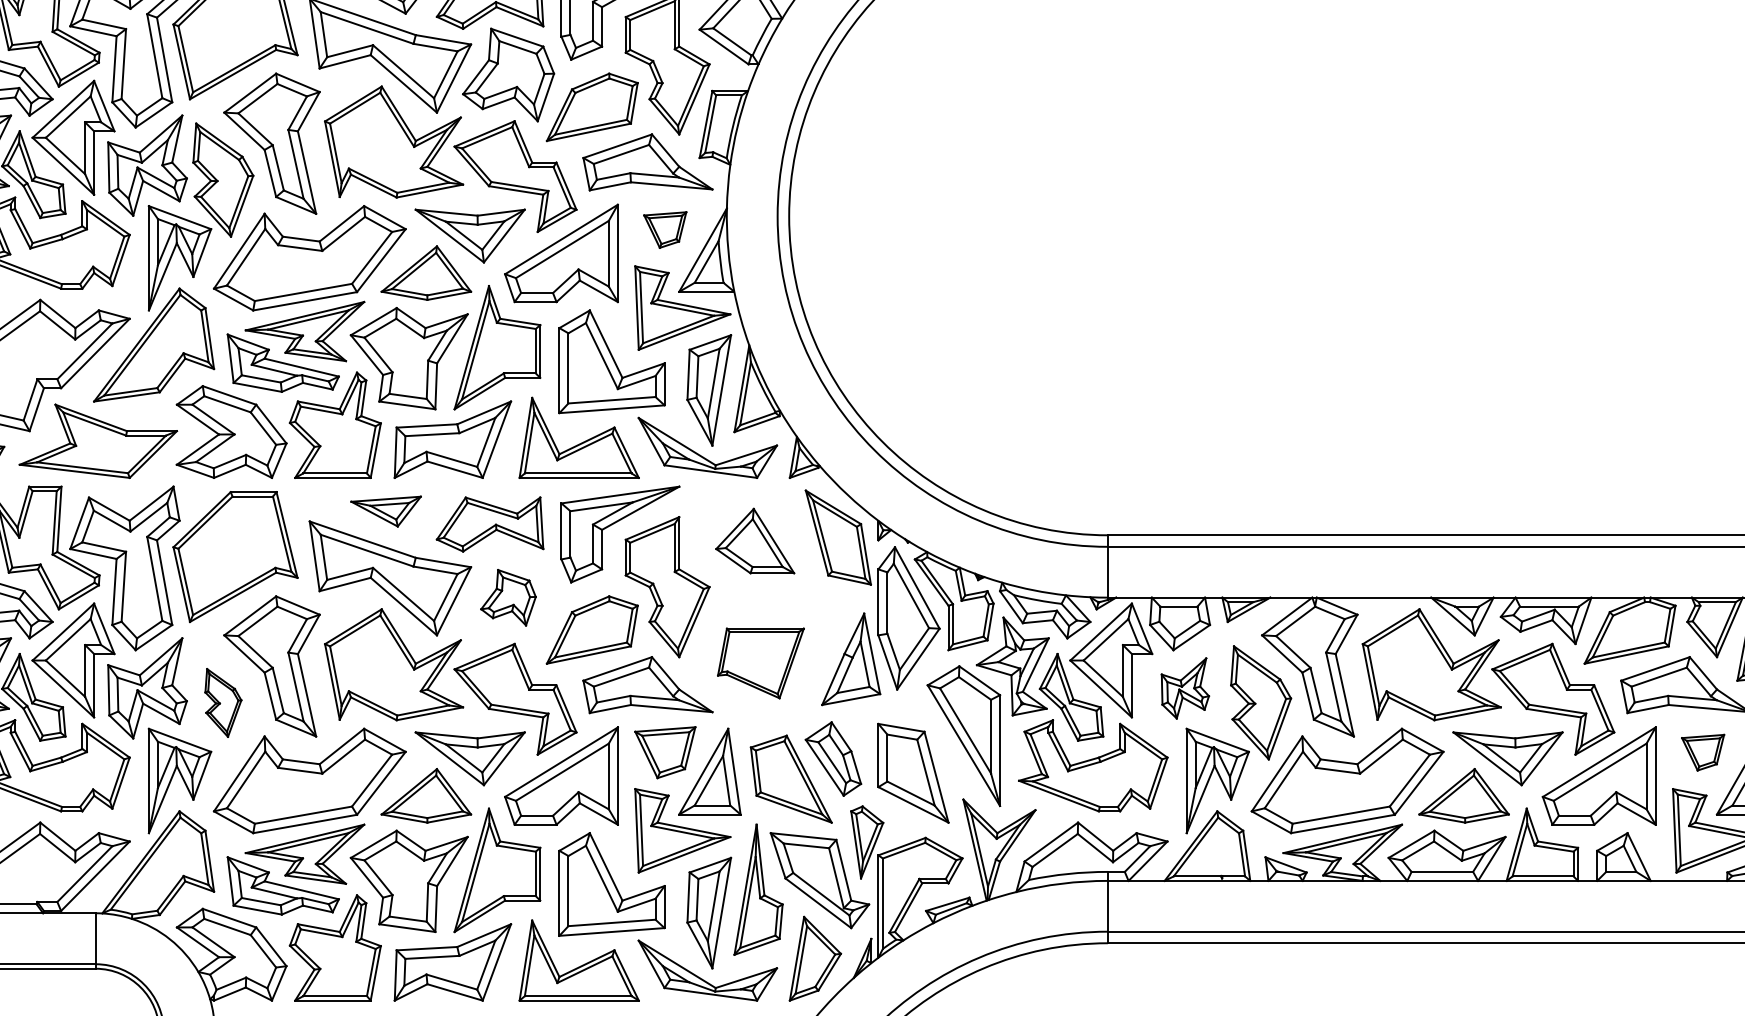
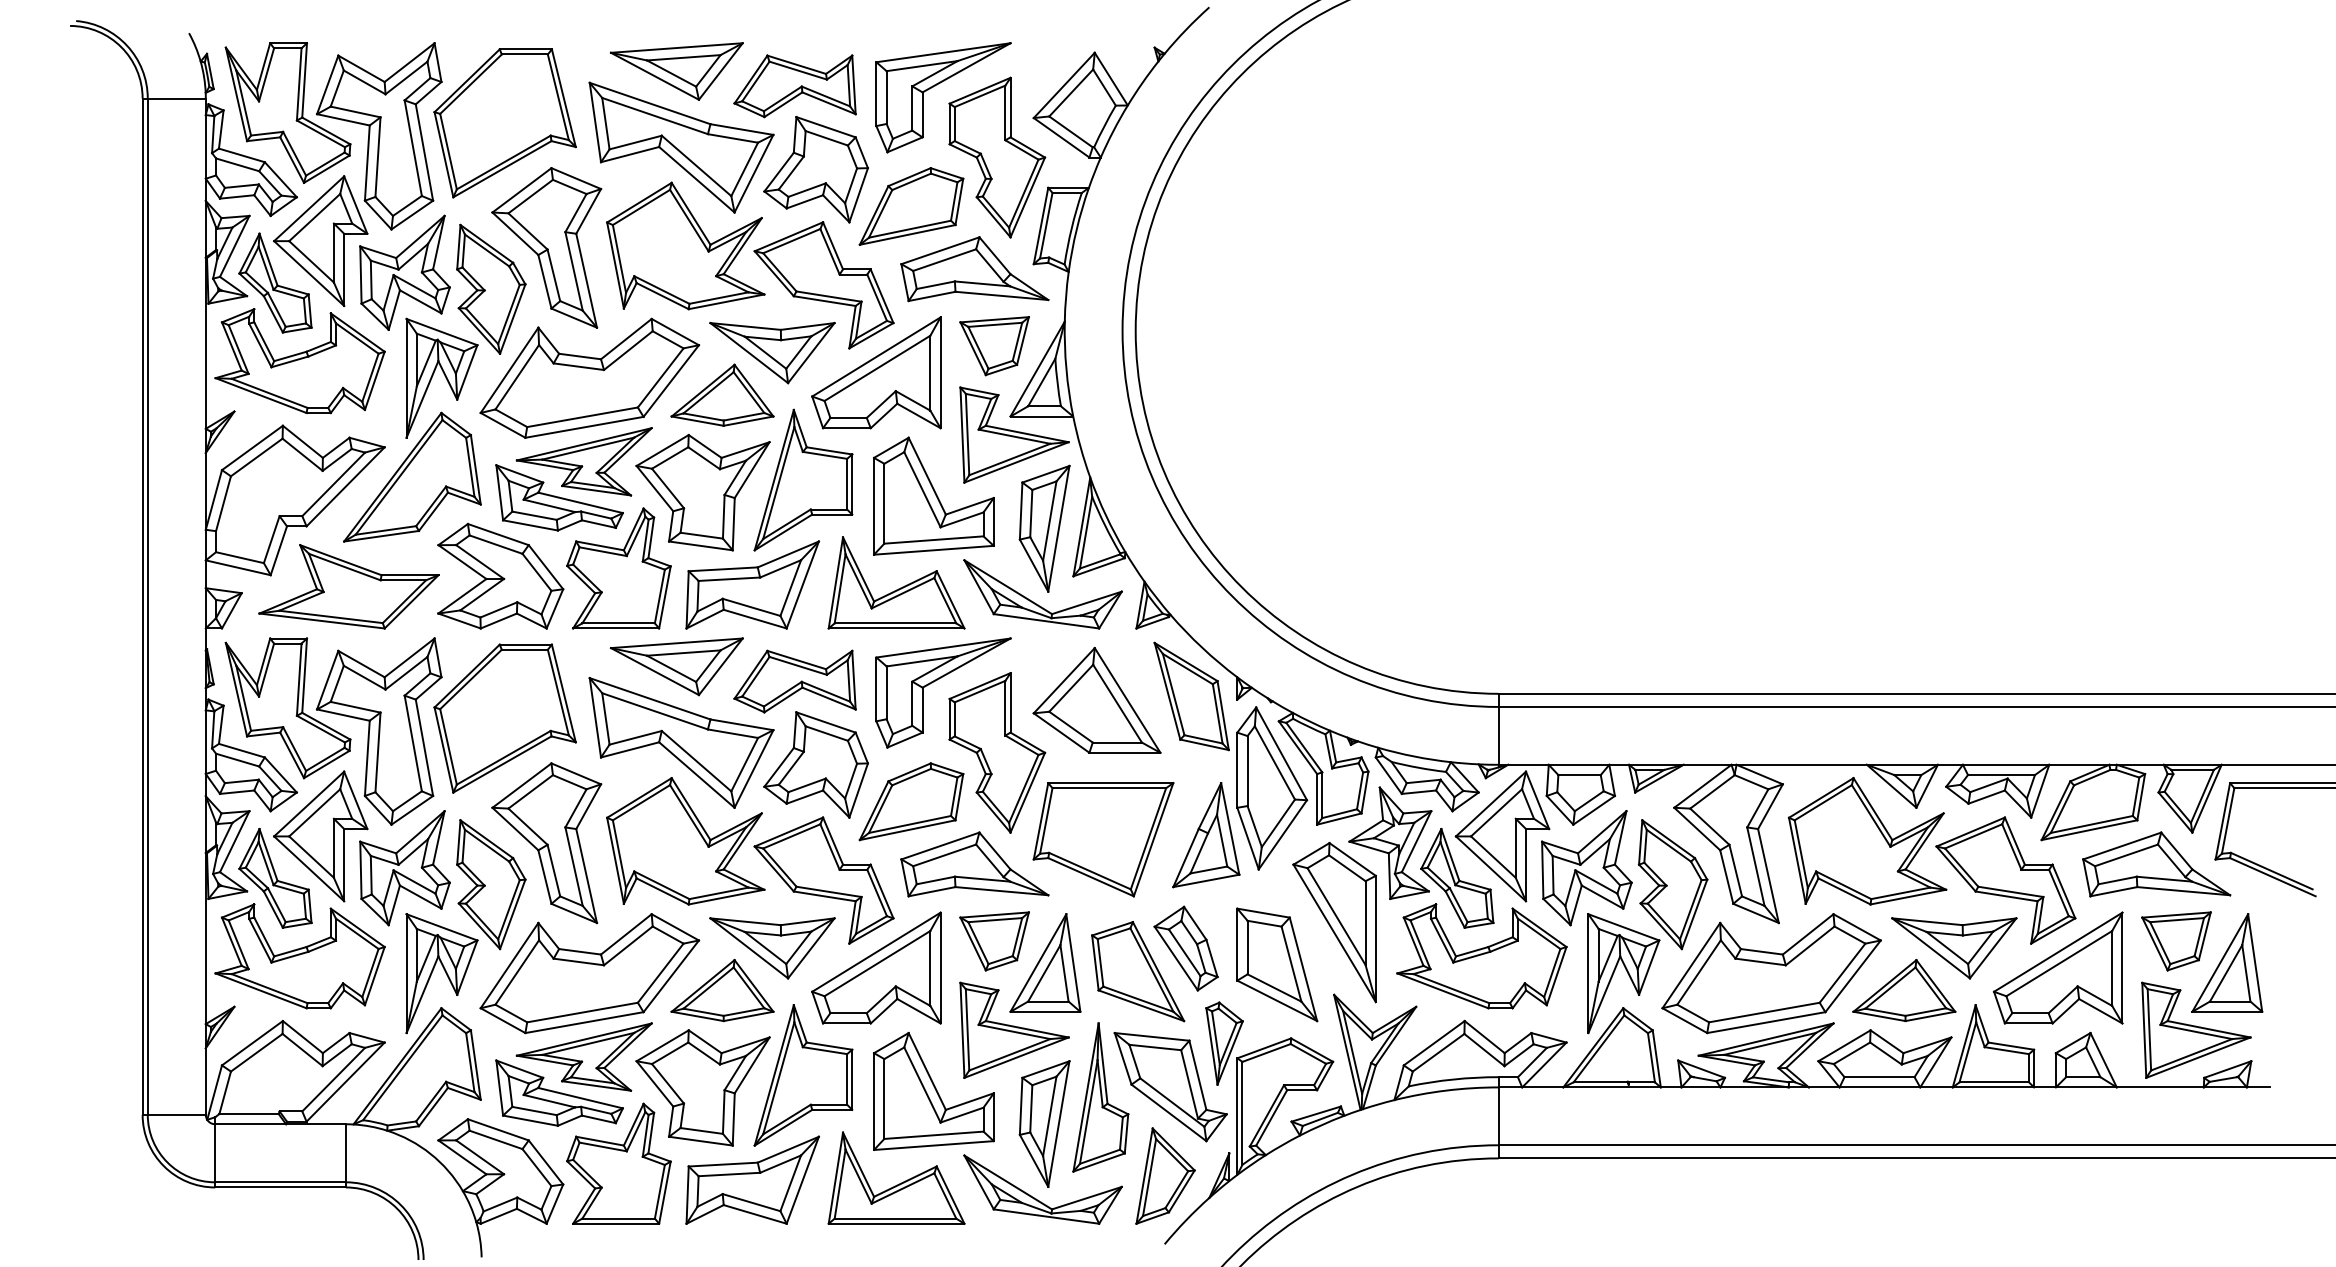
part: (665, 230) -> (994, 346), size x1.43
part: (385, 511) -> (676, 666), size x1.67
part: (754, 541) -> (1096, 700), size x1.43
part: (508, 597) -> (815, 764), size x1.67
part: (760, 663) -> (1103, 839), size x1.43
part: (1185, 688) -> (1586, 868), size x1.67
part: (223, 702) -> (491, 884), size x1.67
part: (1703, 752) -> (2176, 941), size x1.43

